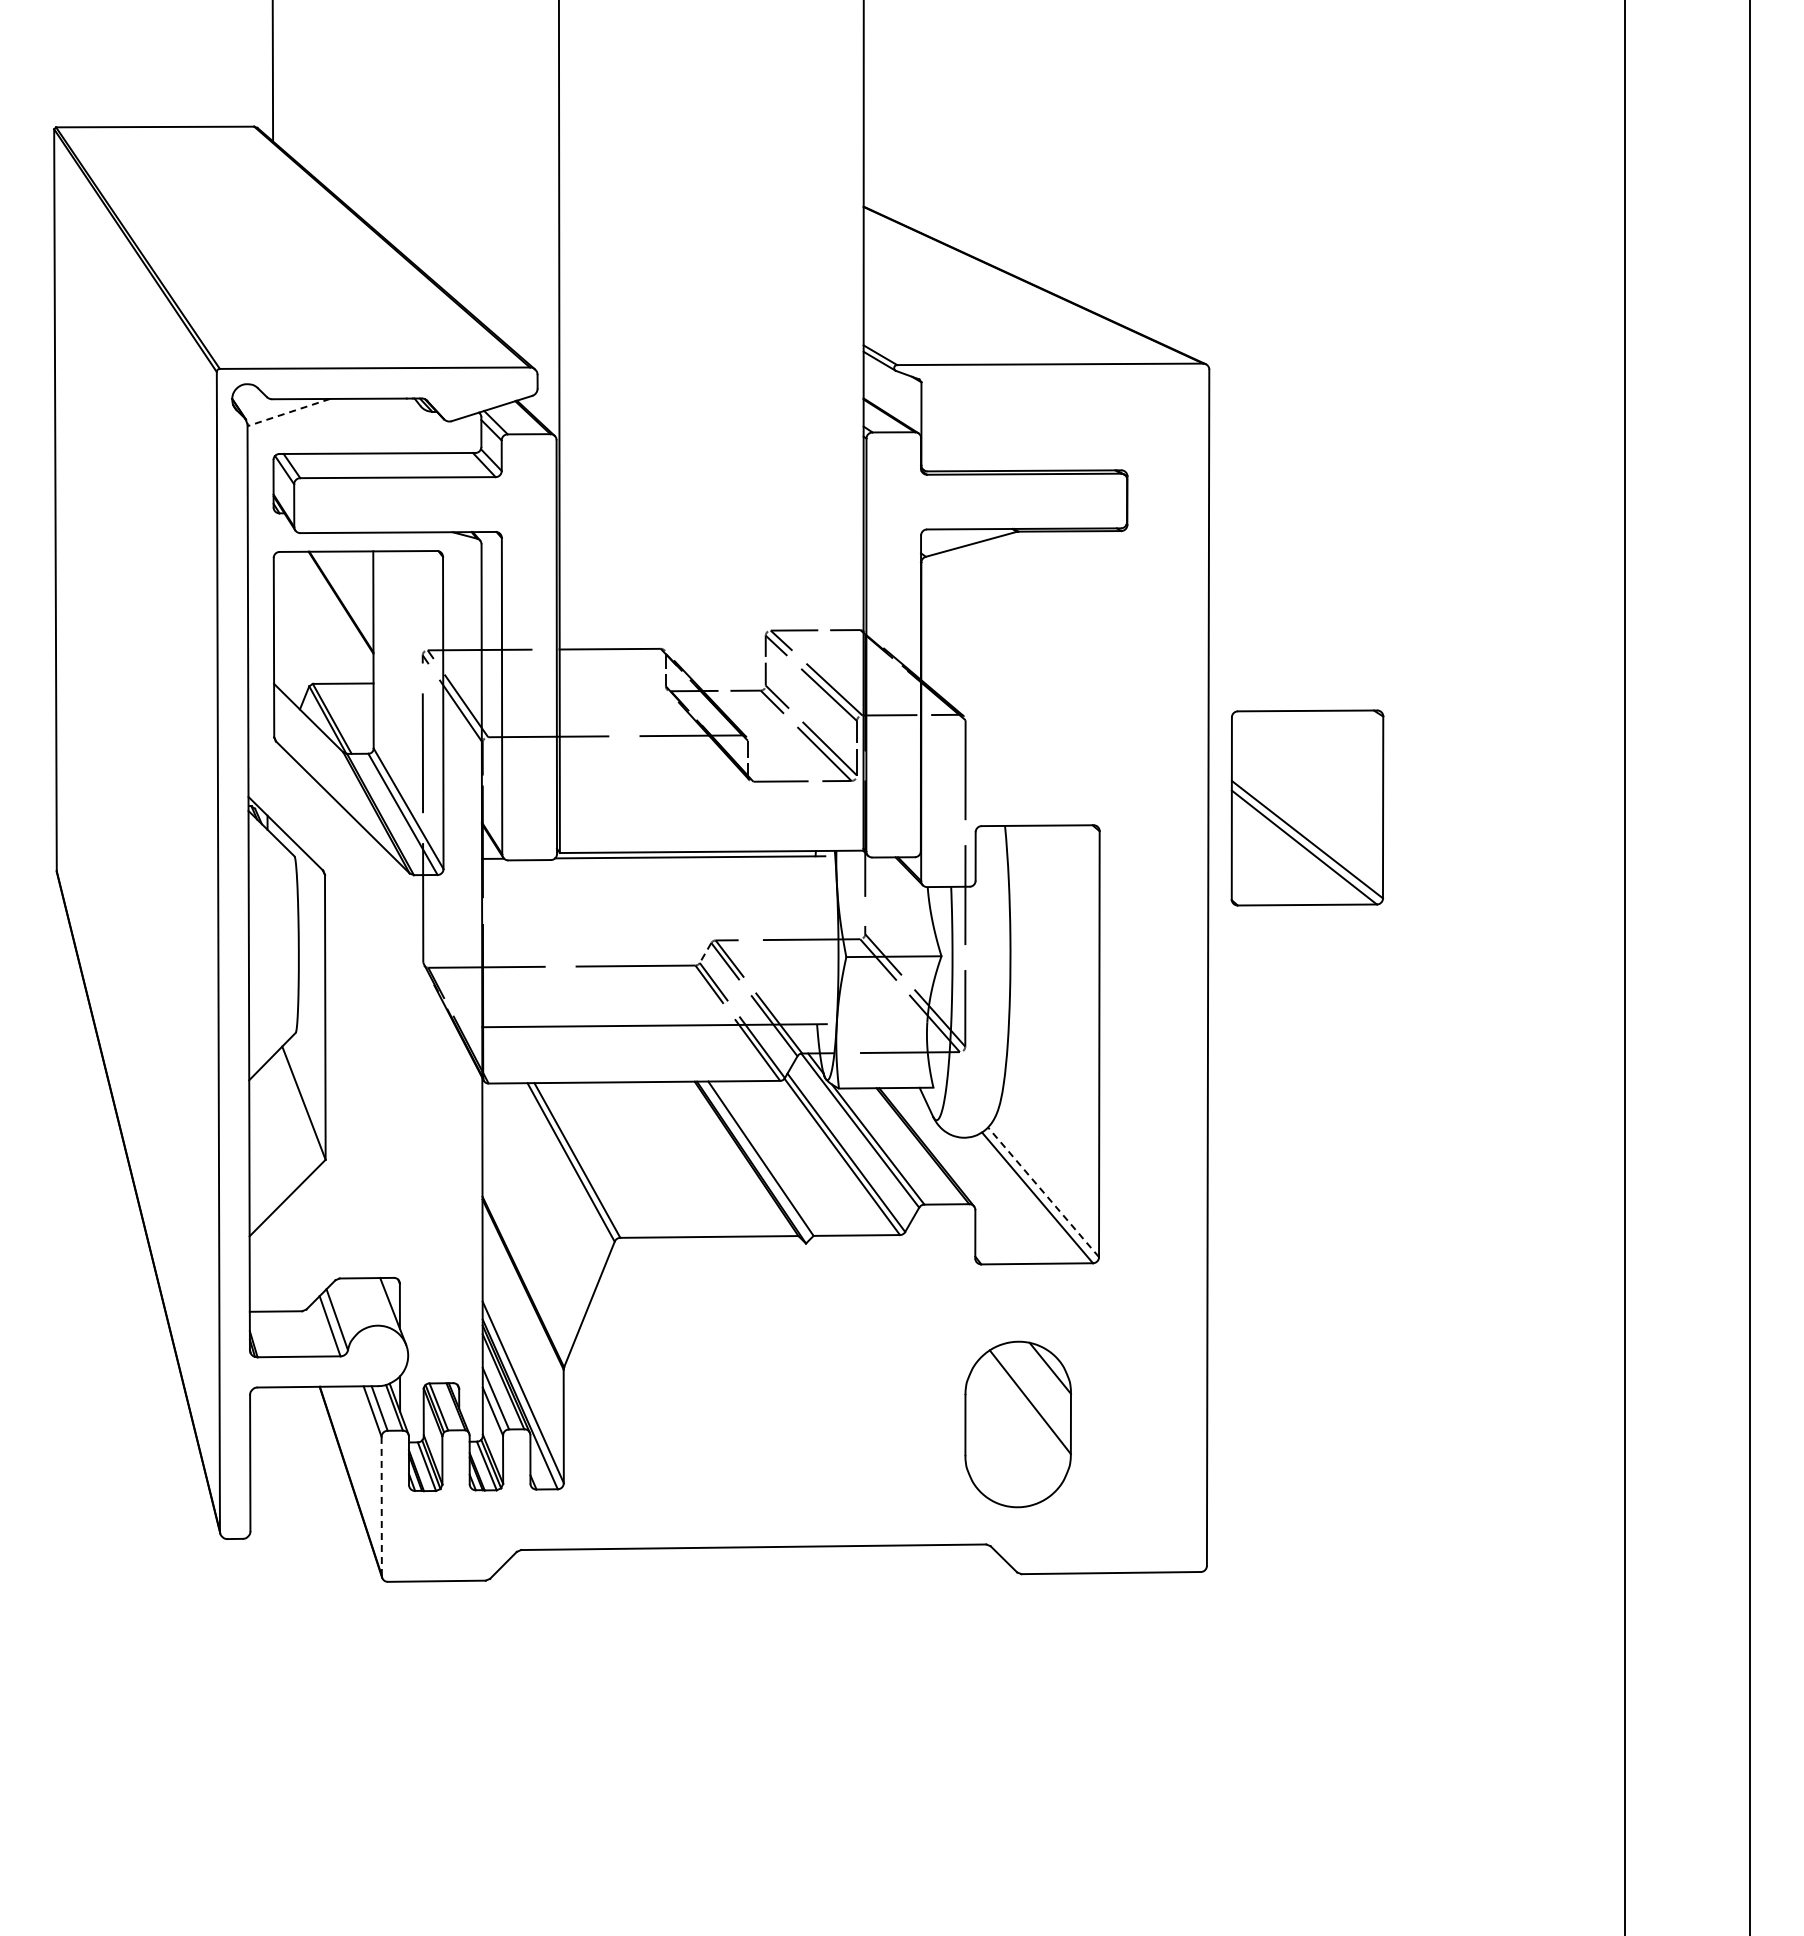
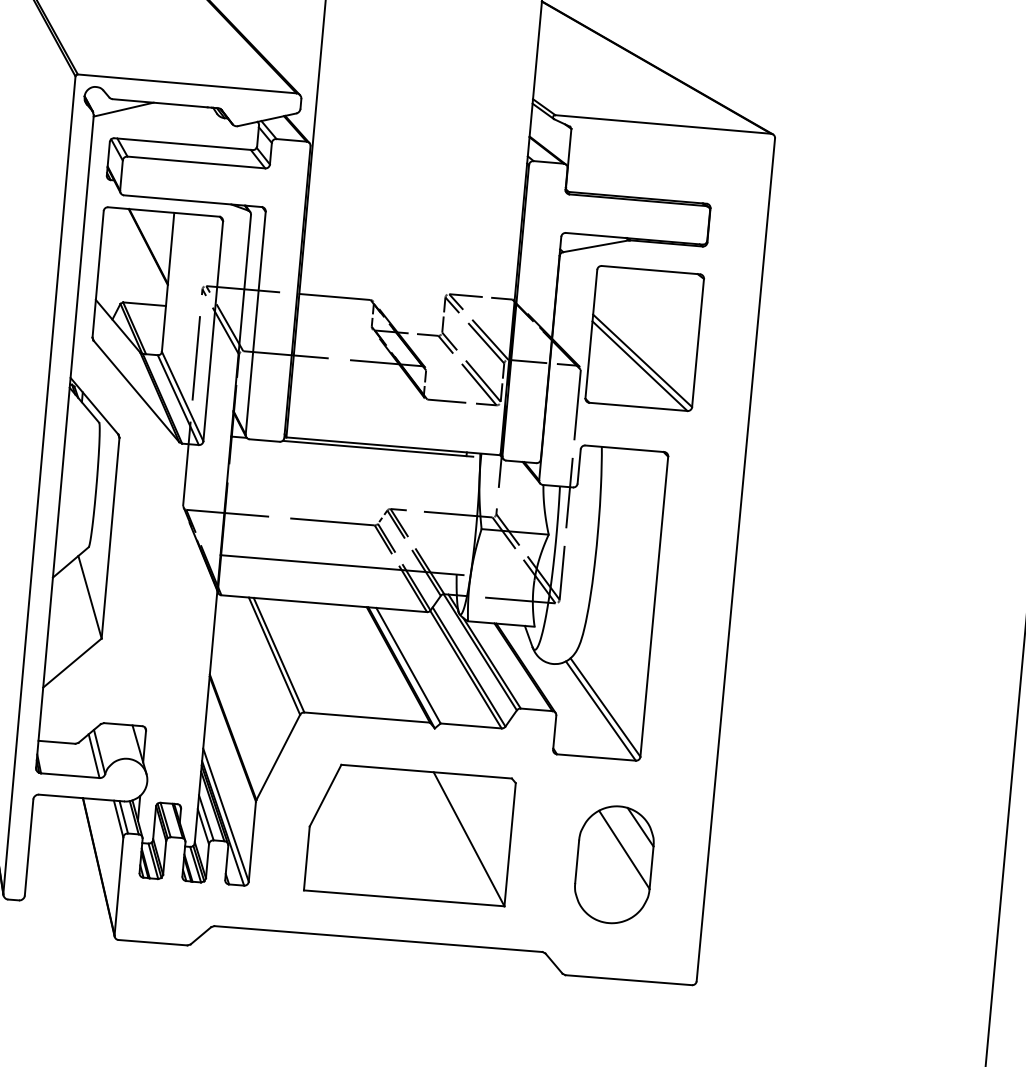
line: (288, 412) -> (123, 109), dashed -> solid
part: (1307, 807) -> (644, 338), moved
line: (1043, 1191) -> (605, 706), dashed -> solid
part: (784, 1396) -> (409, 834), added
part: (1017, 1424) -> (613, 864), moved
line: (381, 1506) -> (118, 886), dashed -> solid

